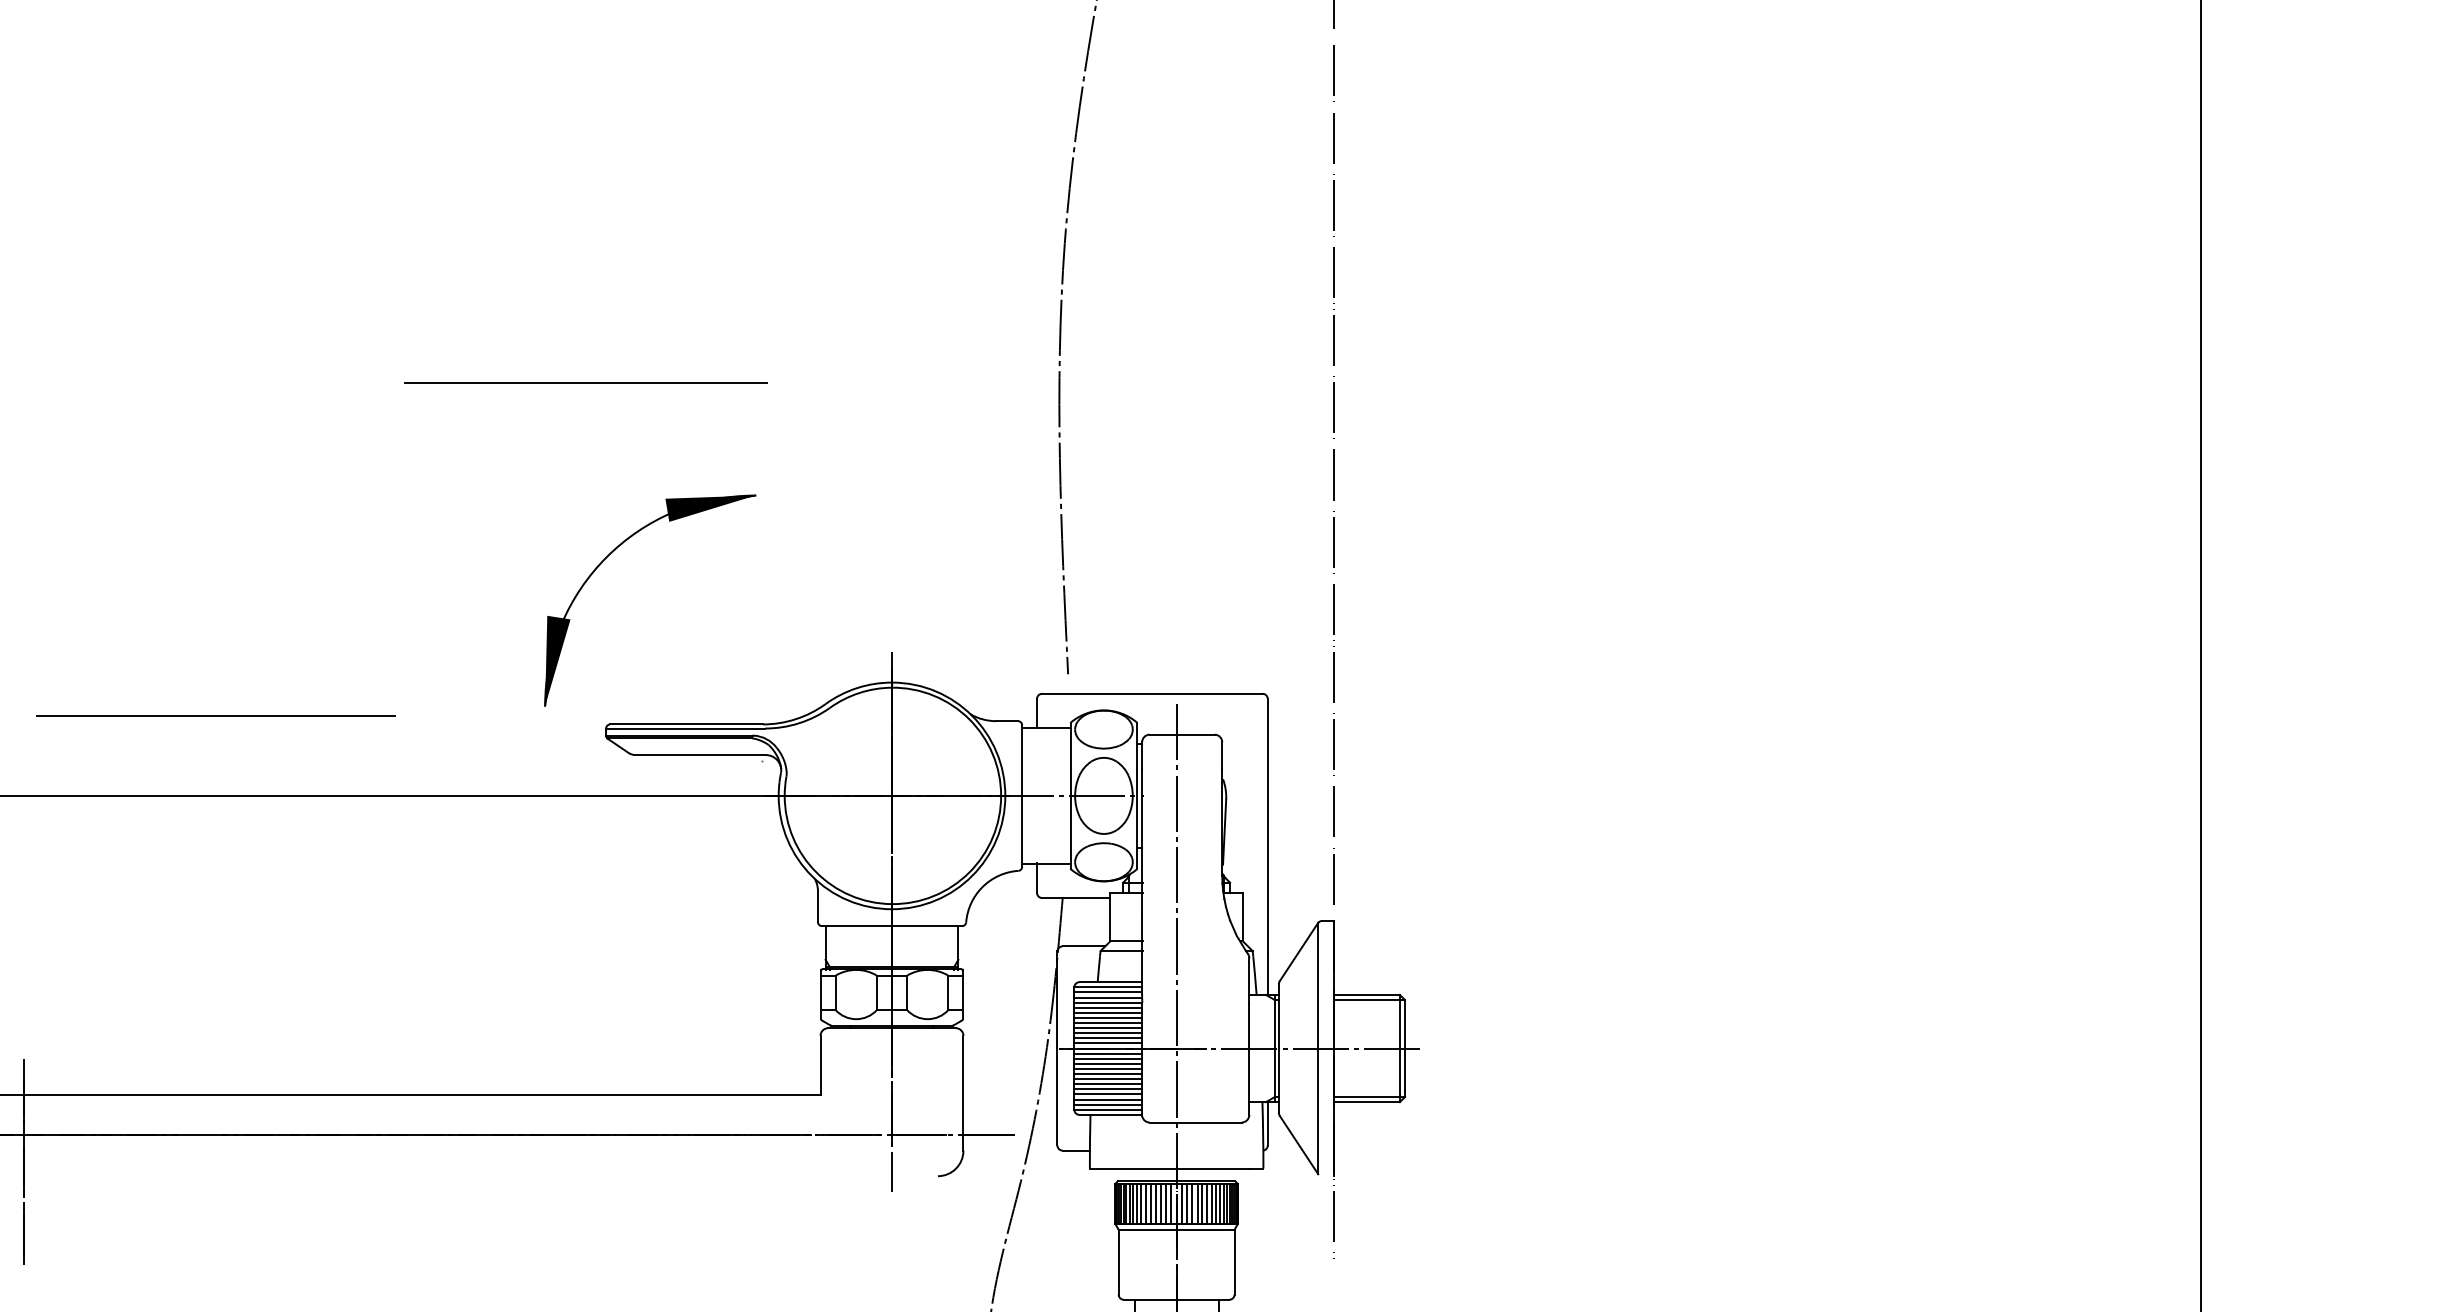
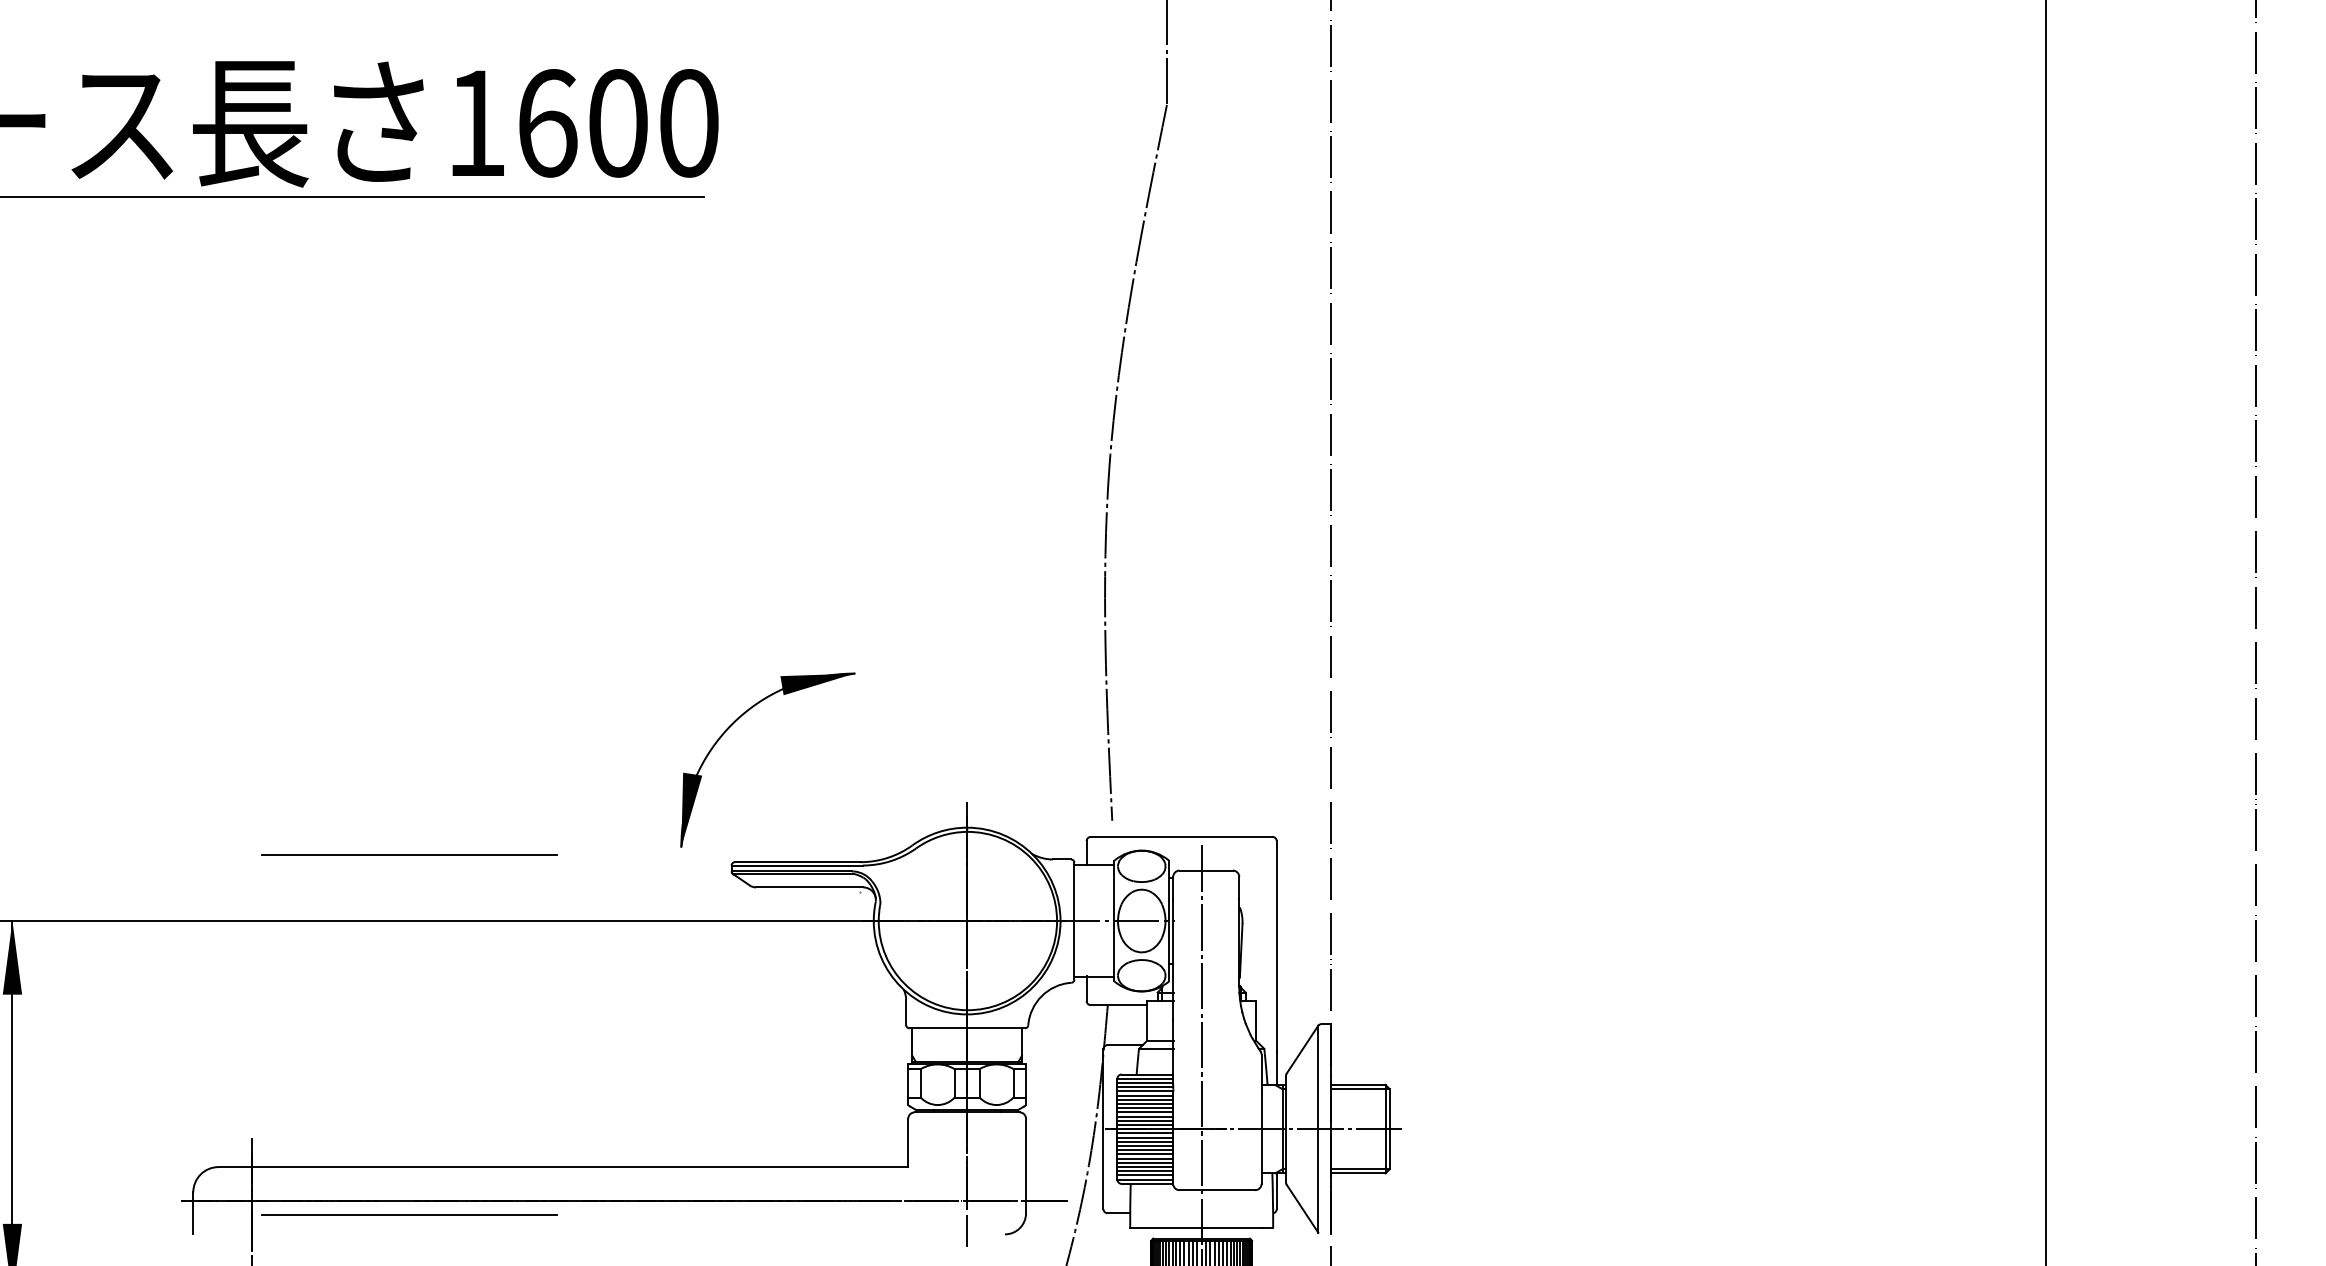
line: (585, 382) -> (714, 580), removed
line: (215, 1152) -> (409, 1214), added

